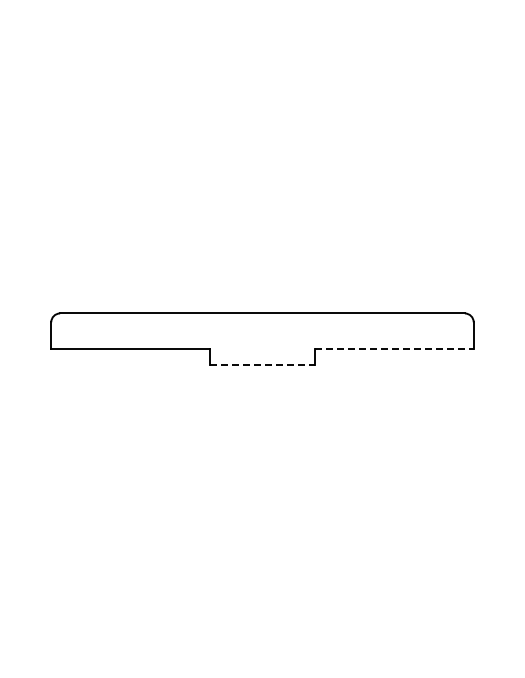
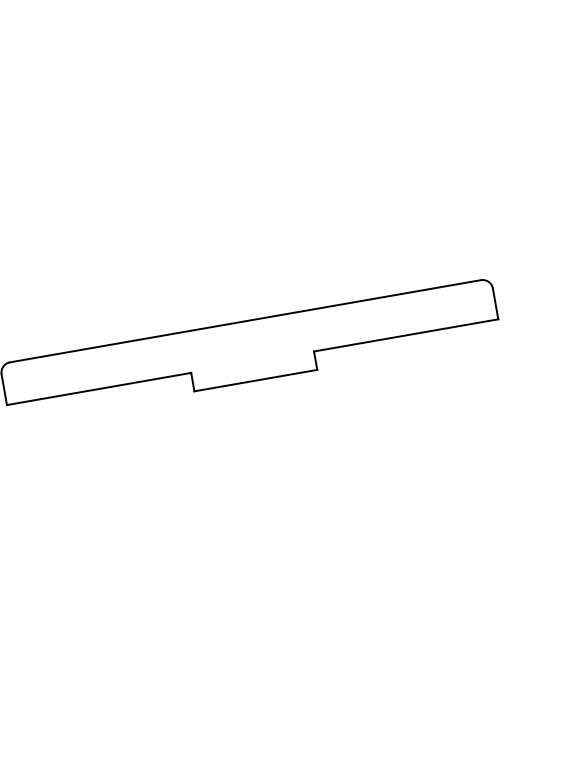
line: (395, 348) -> (407, 334), dashed -> solid
line: (262, 364) -> (255, 380), dashed -> solid

